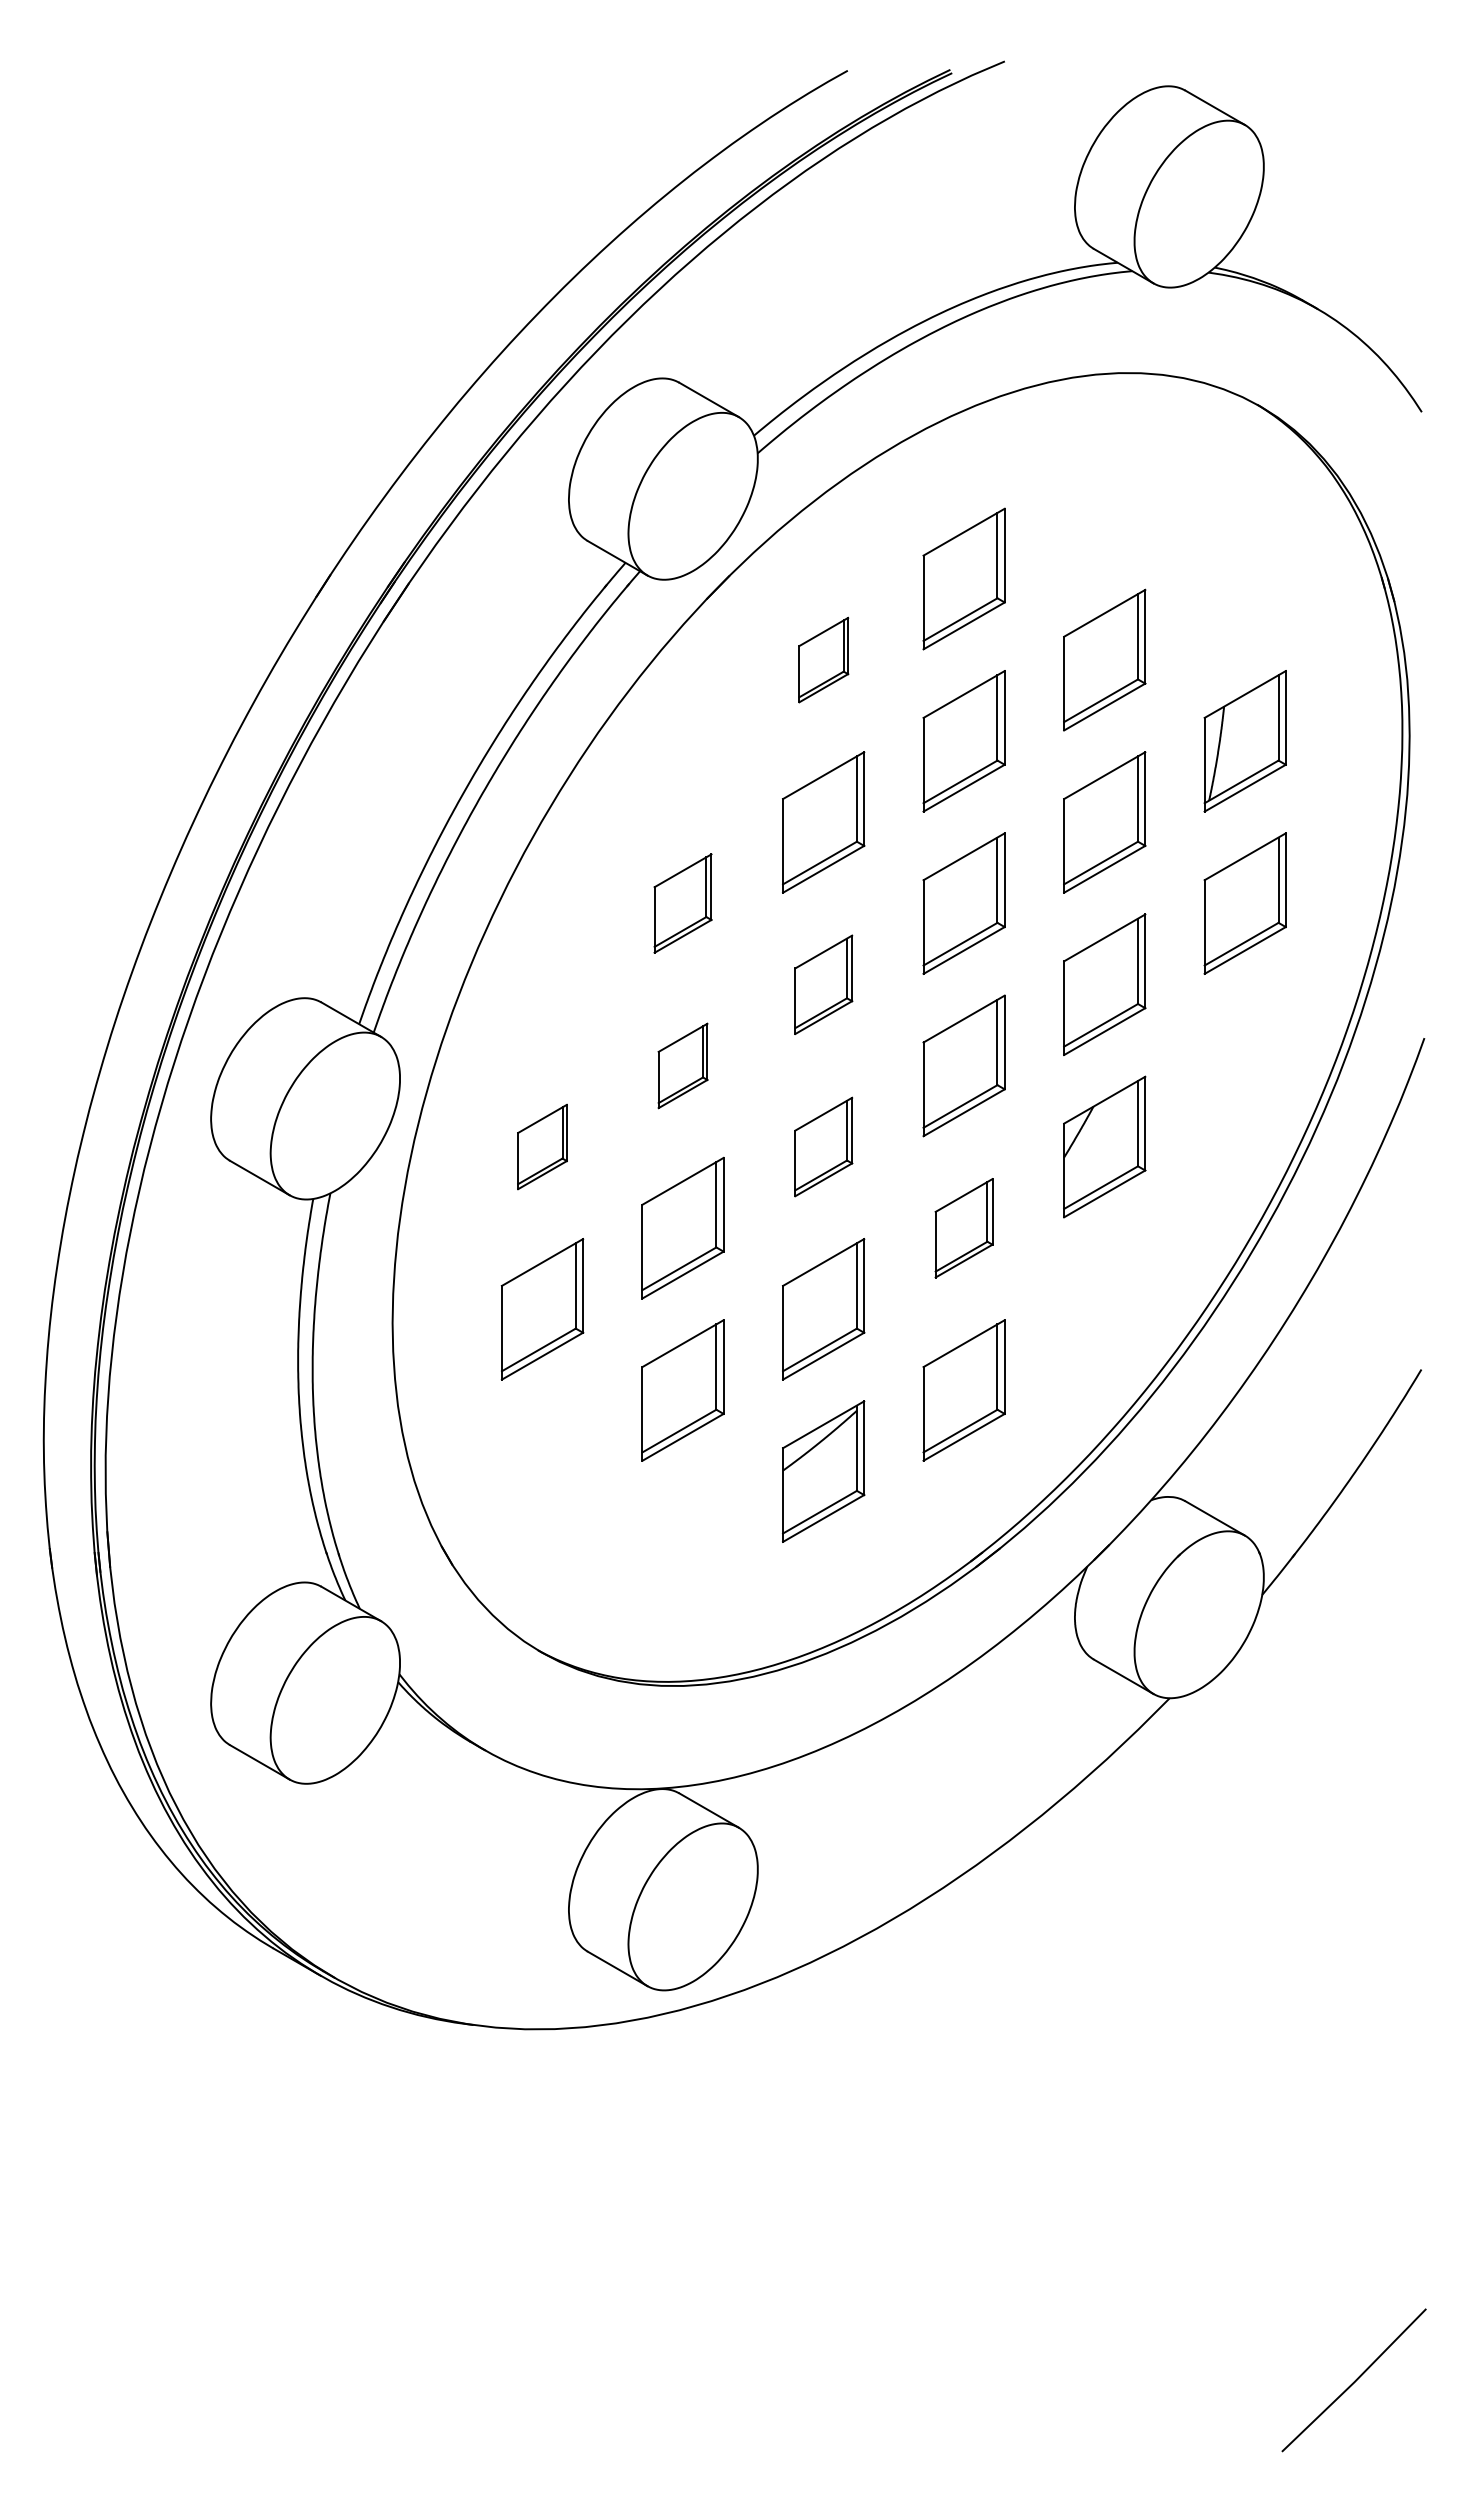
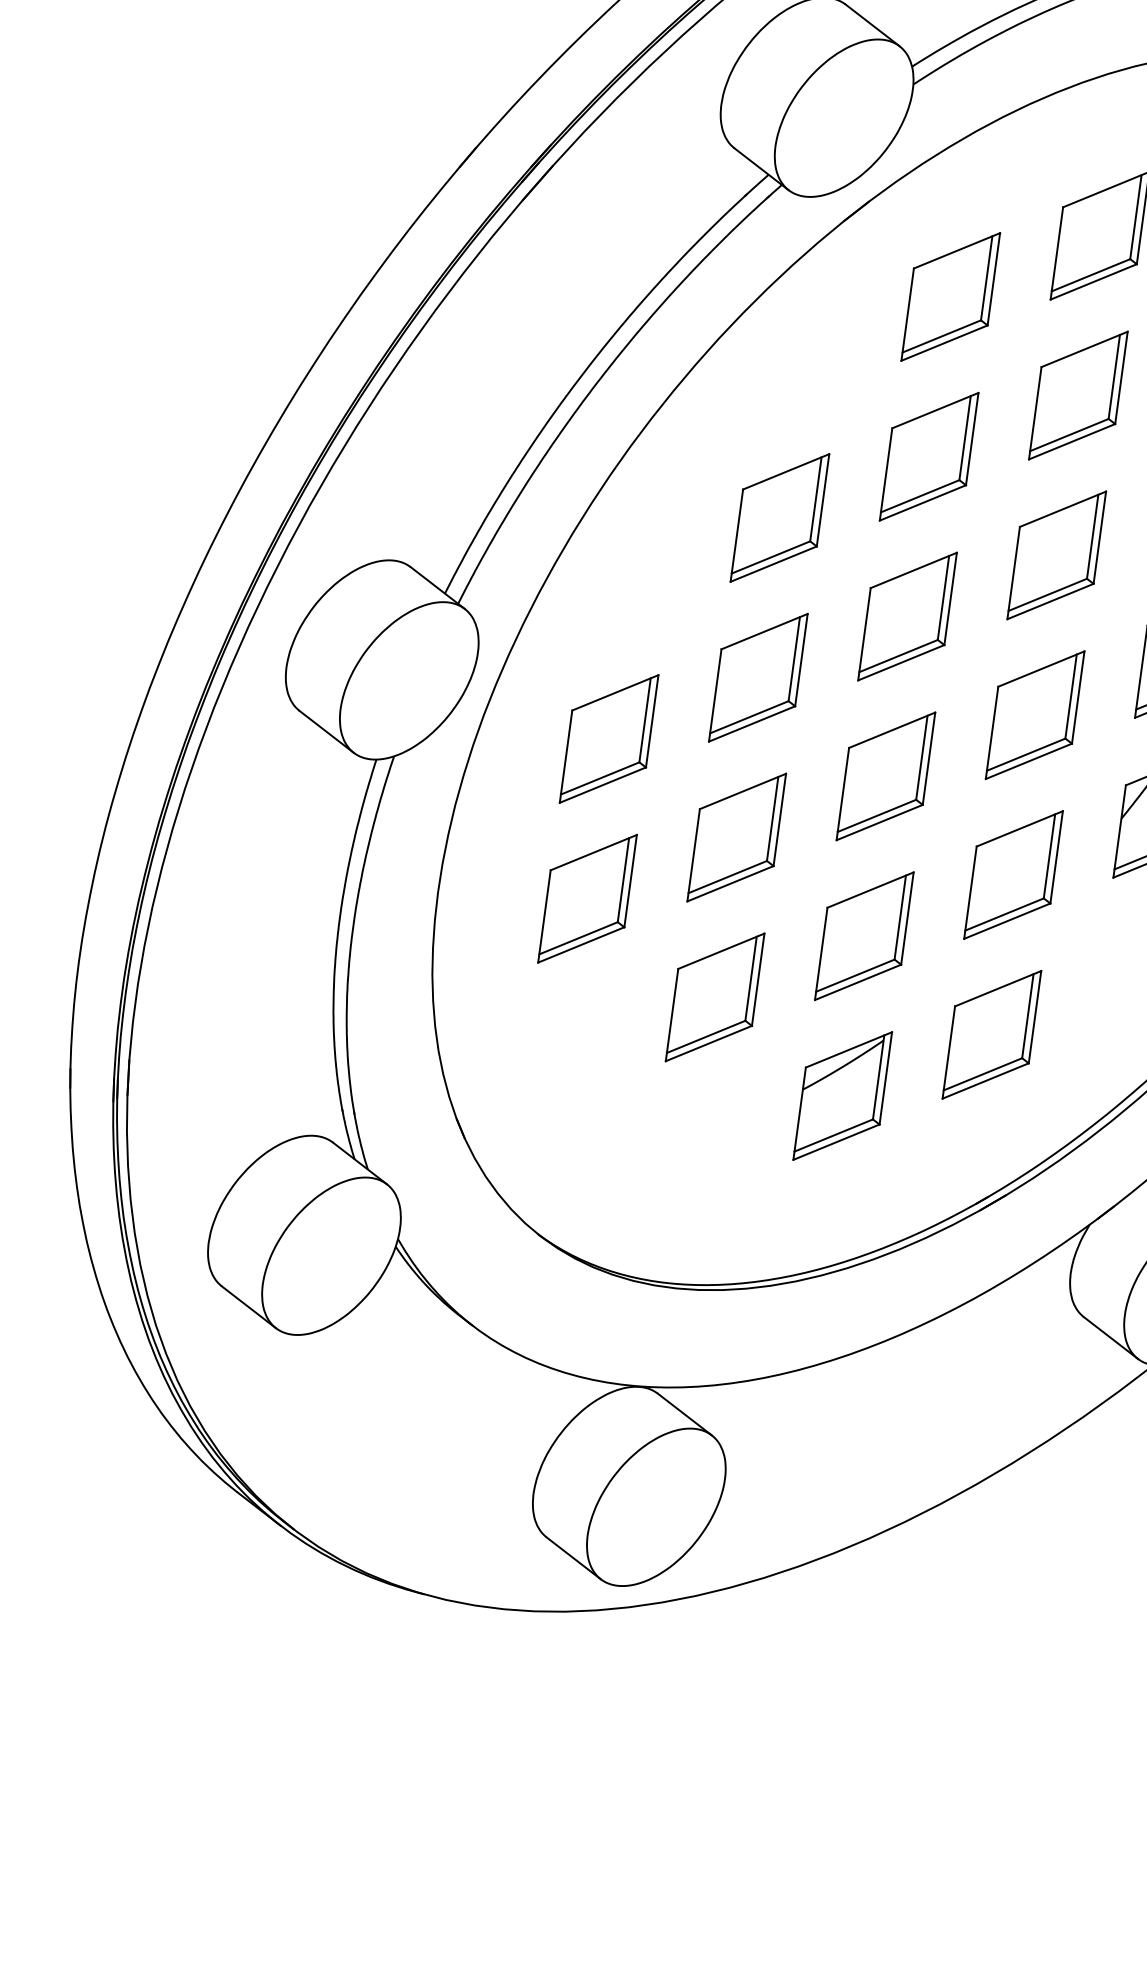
part: (823, 659) -> (950, 296), size x1.67
part: (682, 903) -> (779, 517), size x1.43
part: (823, 984) -> (907, 616), size x1.43
part: (682, 1065) -> (757, 677), size x1.67
part: (542, 1146) -> (609, 738), size x1.67
part: (823, 1146) -> (885, 775), size x1.43
part: (963, 1228) -> (1012, 875), size x1.43

